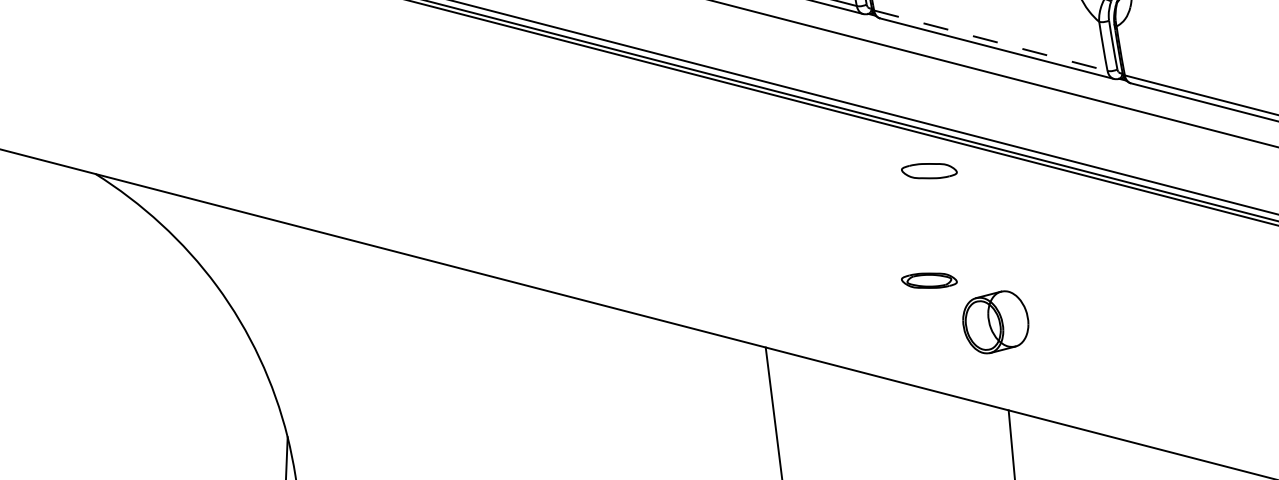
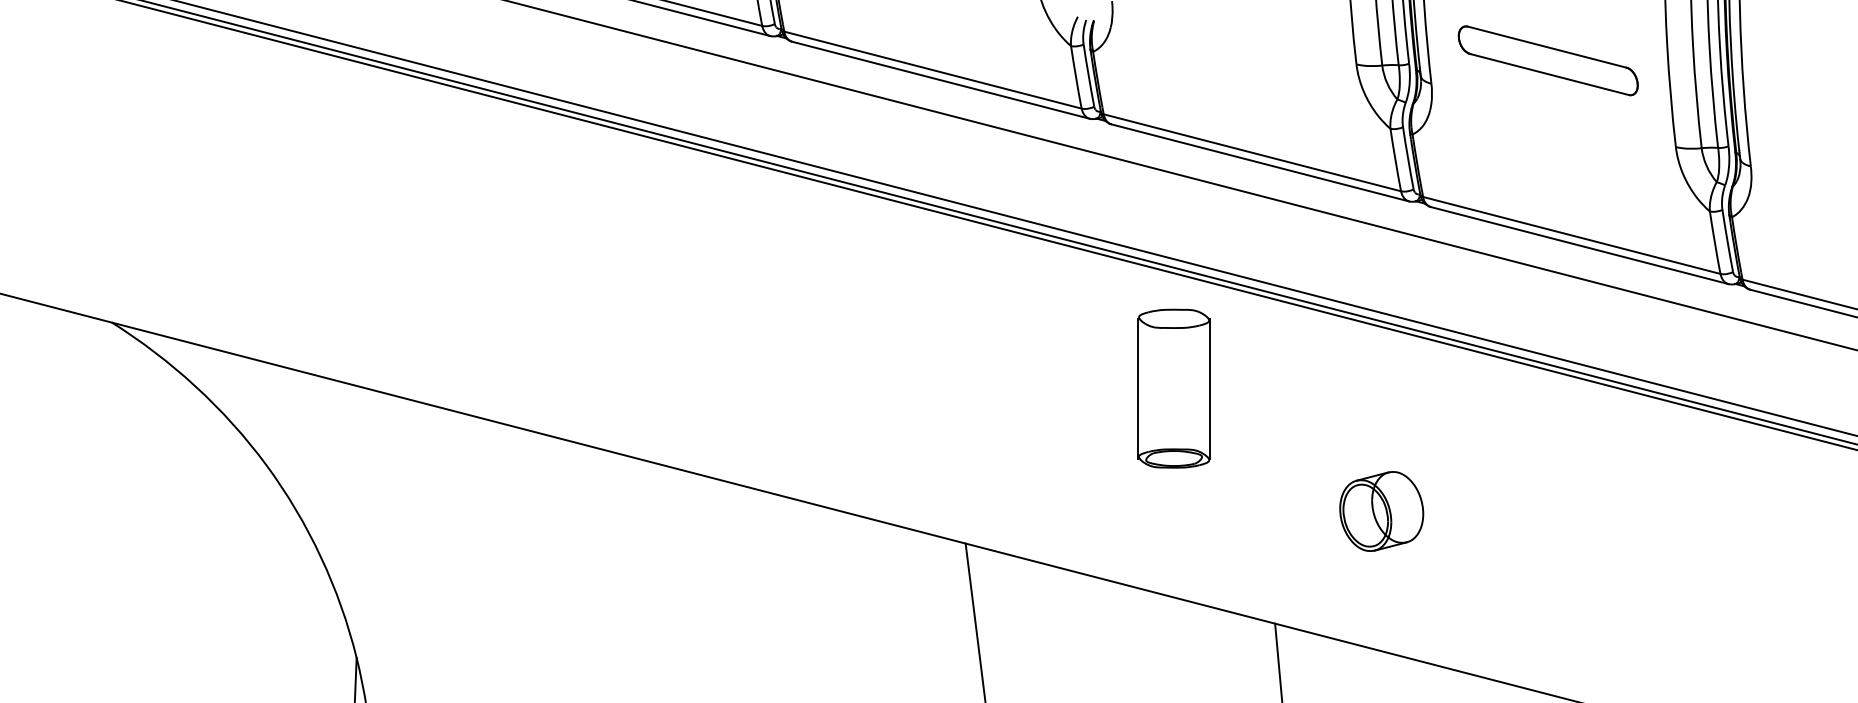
line: (990, 40) -> (1252, 152), dashed -> solid
line: (900, 225) -> (1137, 388), added
line: (957, 225) -> (1210, 388), added
part: (995, 322) -> (1381, 511), moved

